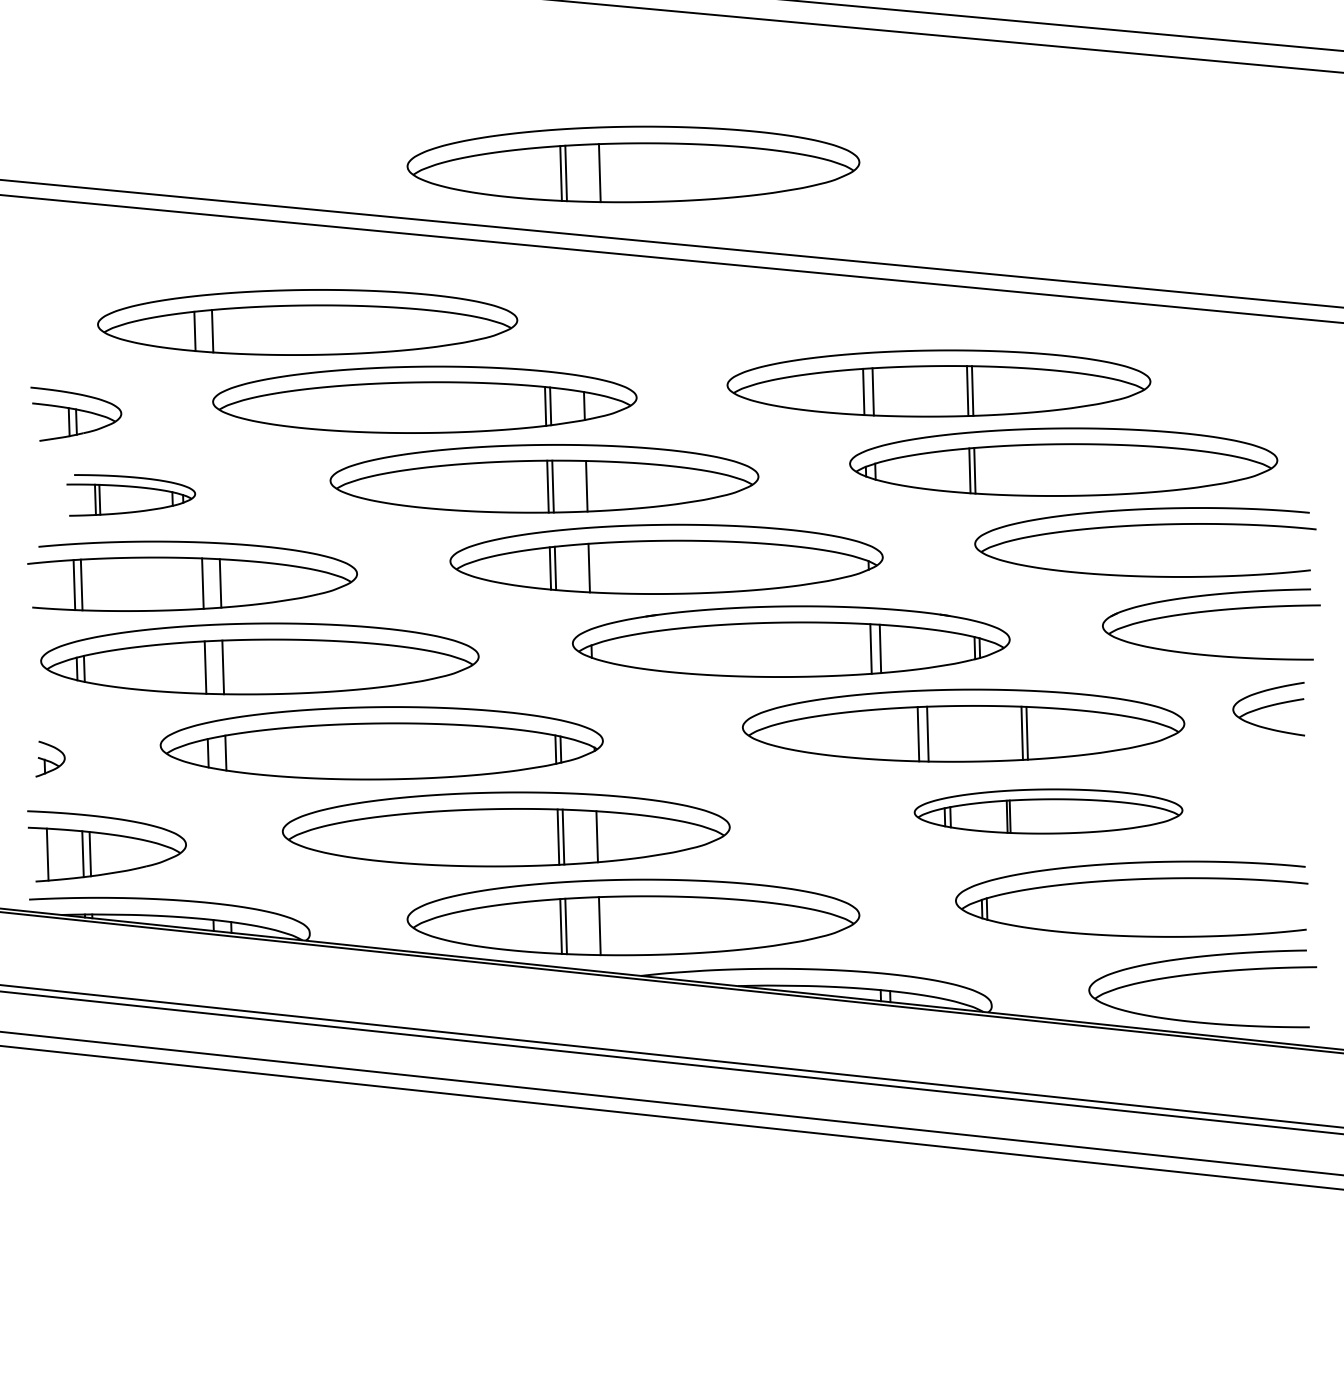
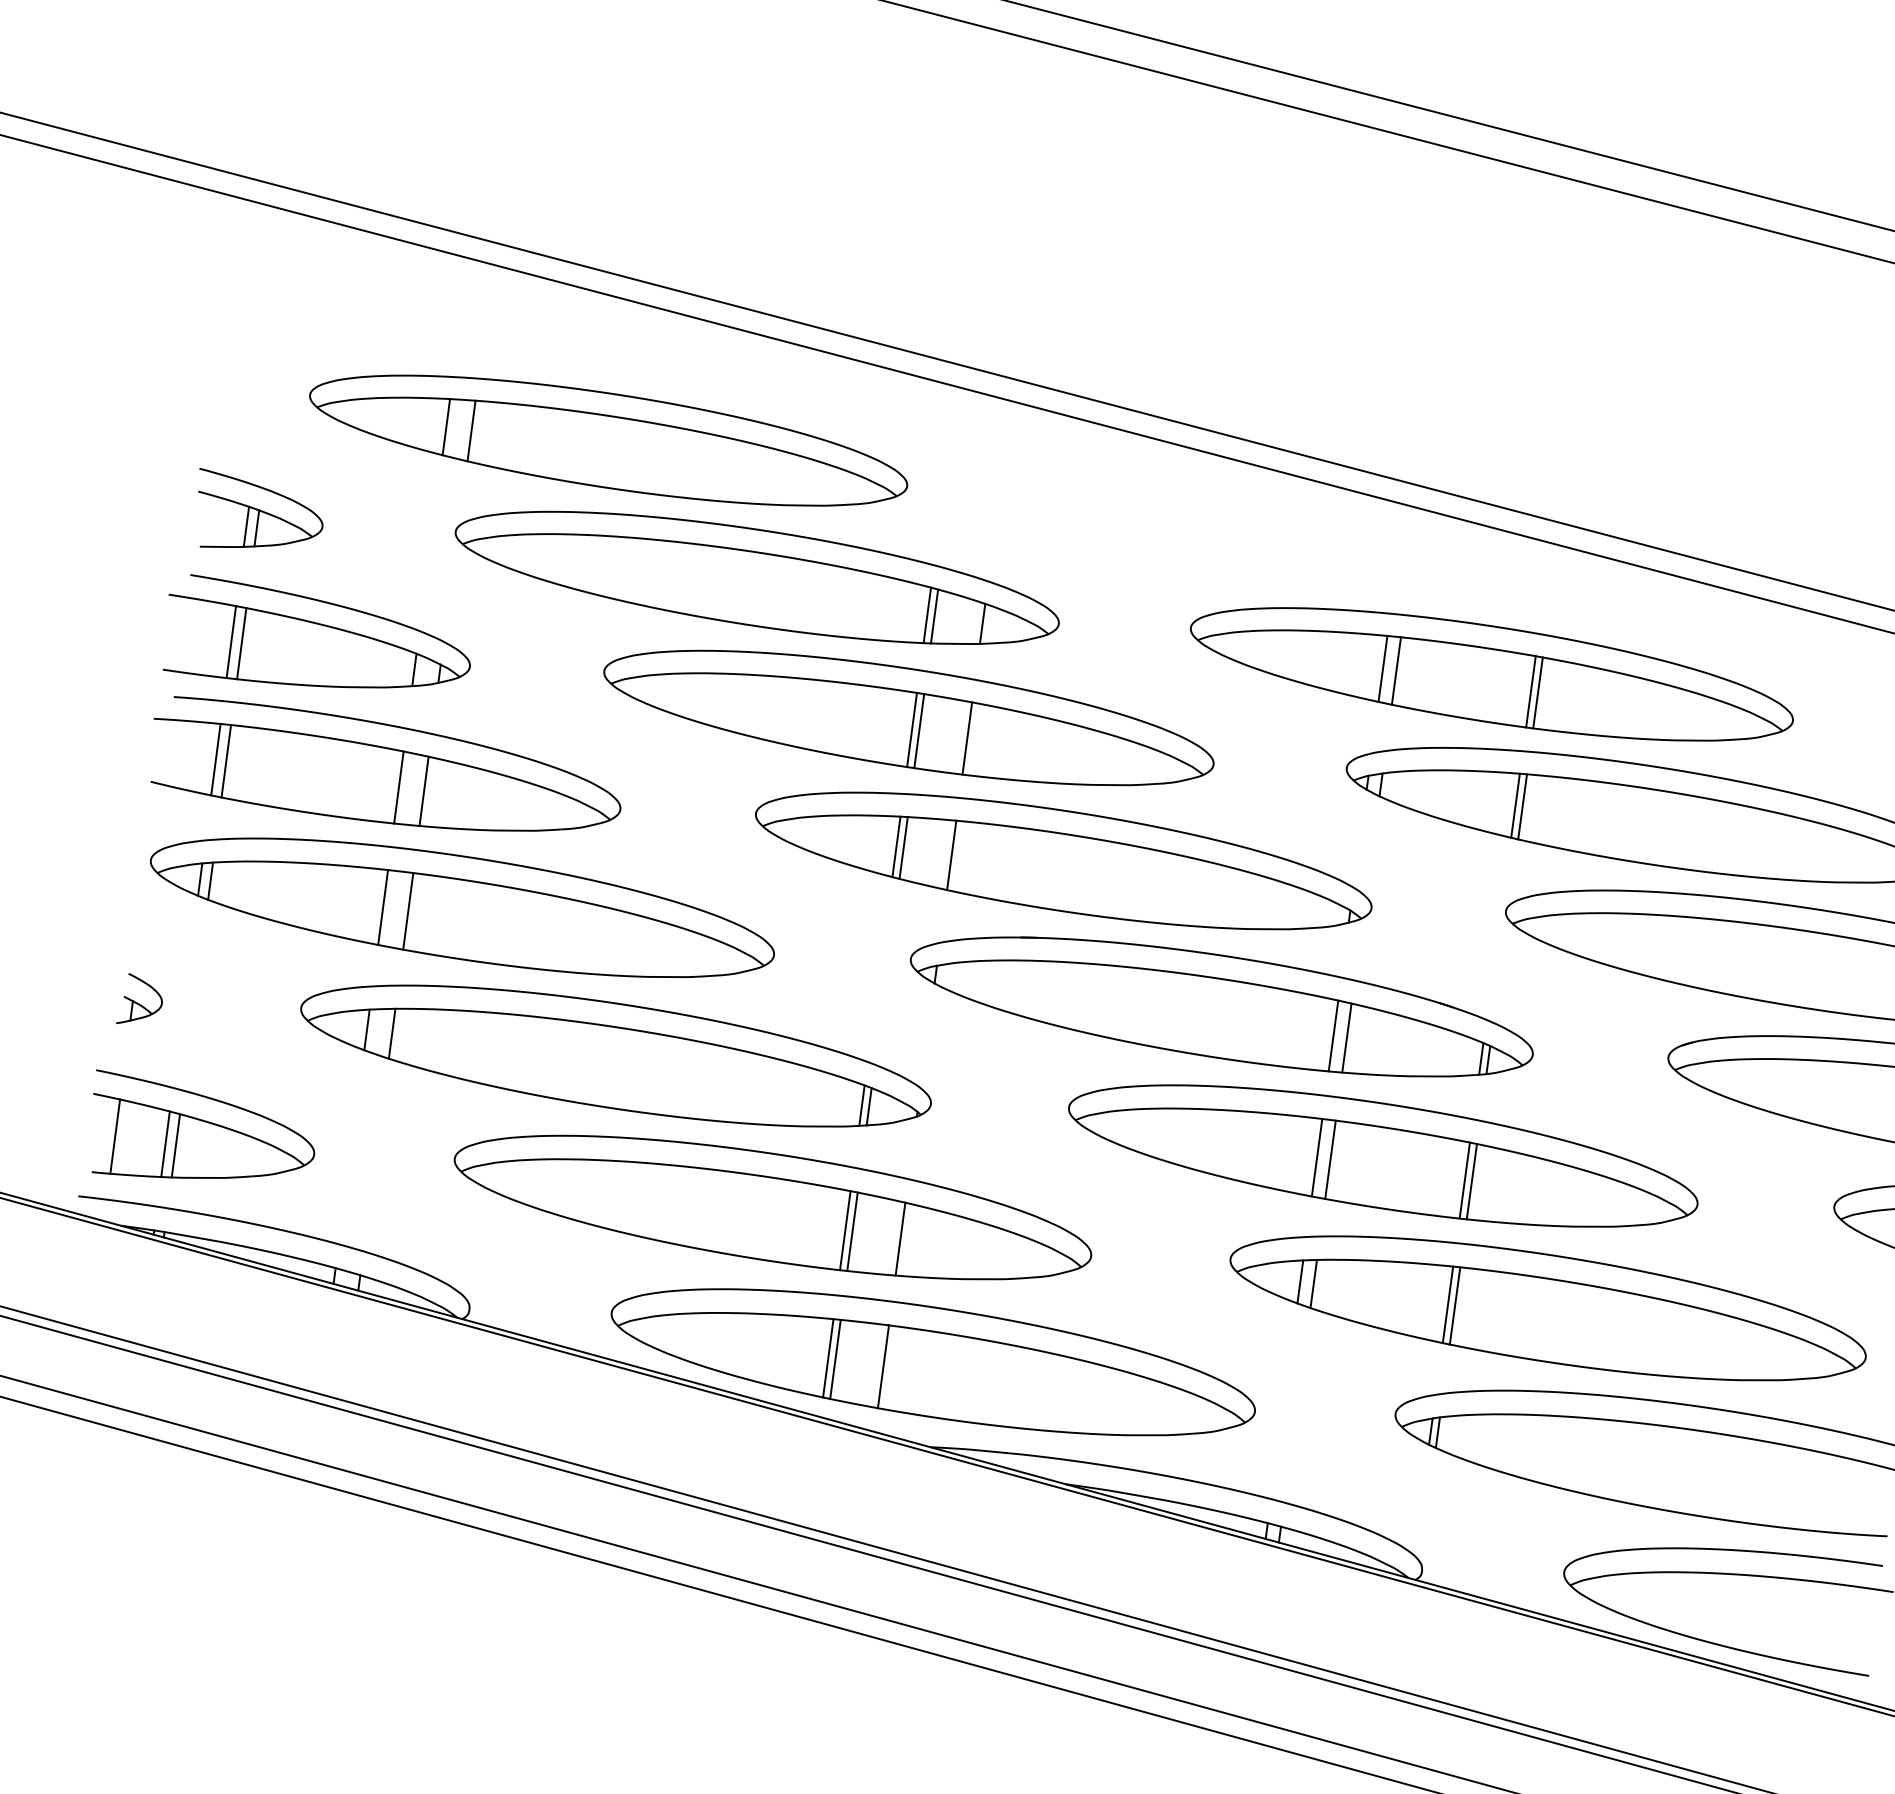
part: (633, 164) -> (1108, 291), removed
part: (130, 495) -> (316, 645), size x1.67
part: (963, 725) -> (1383, 1155), moved
part: (1048, 811) -> (1547, 1308), size x1.67

